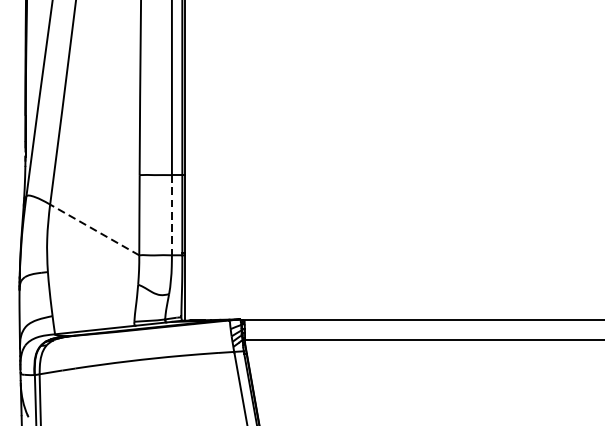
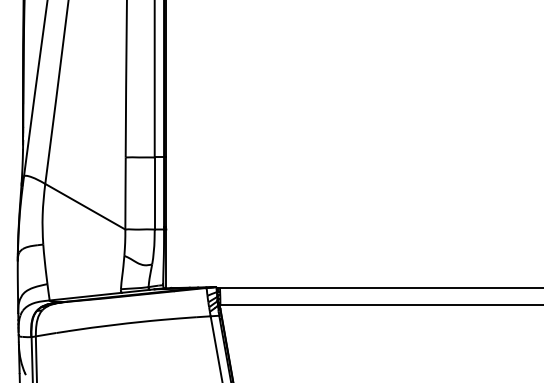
line: (171, 216) -> (154, 194), dashed -> solid
line: (93, 229) -> (84, 206), dashed -> solid

